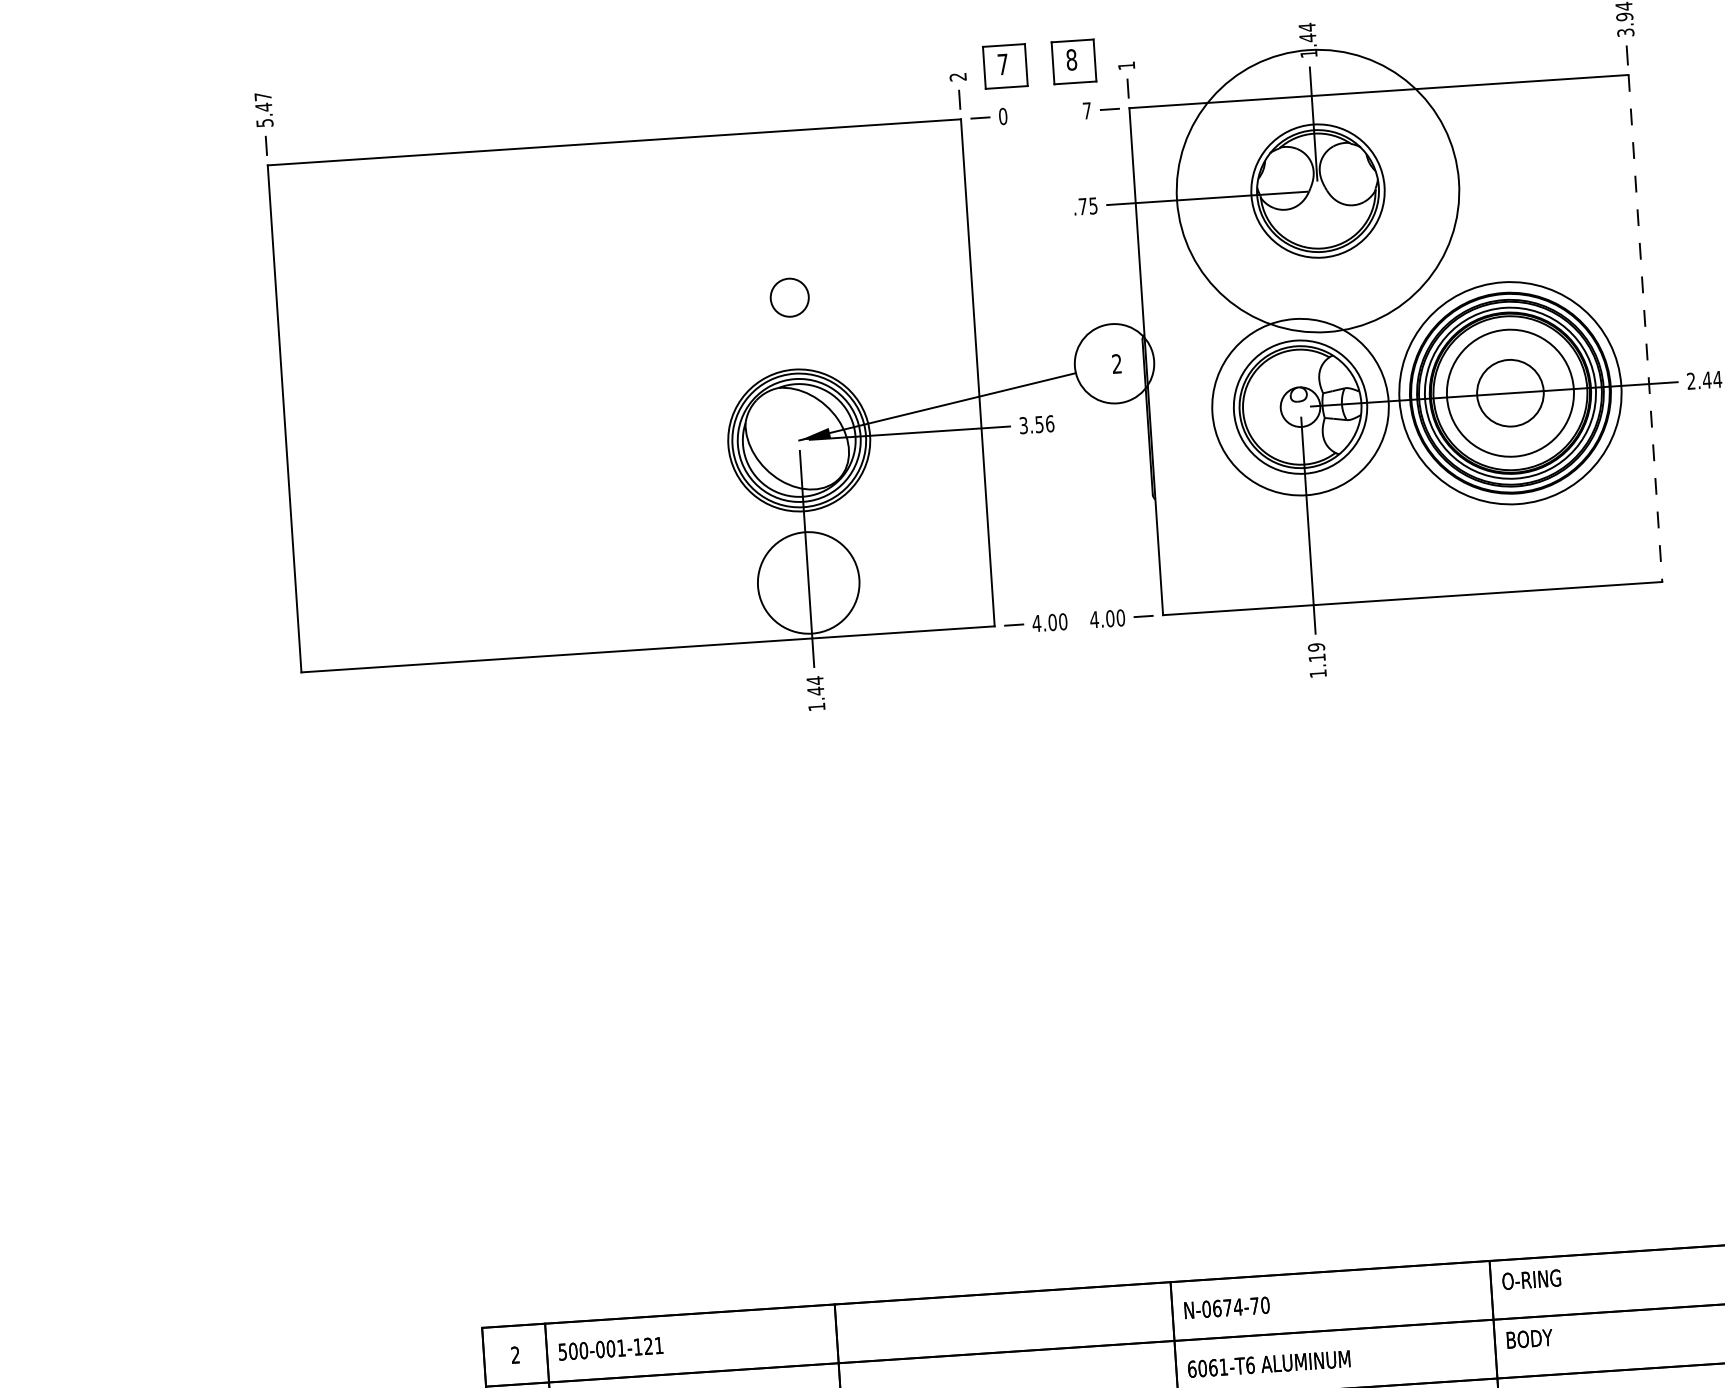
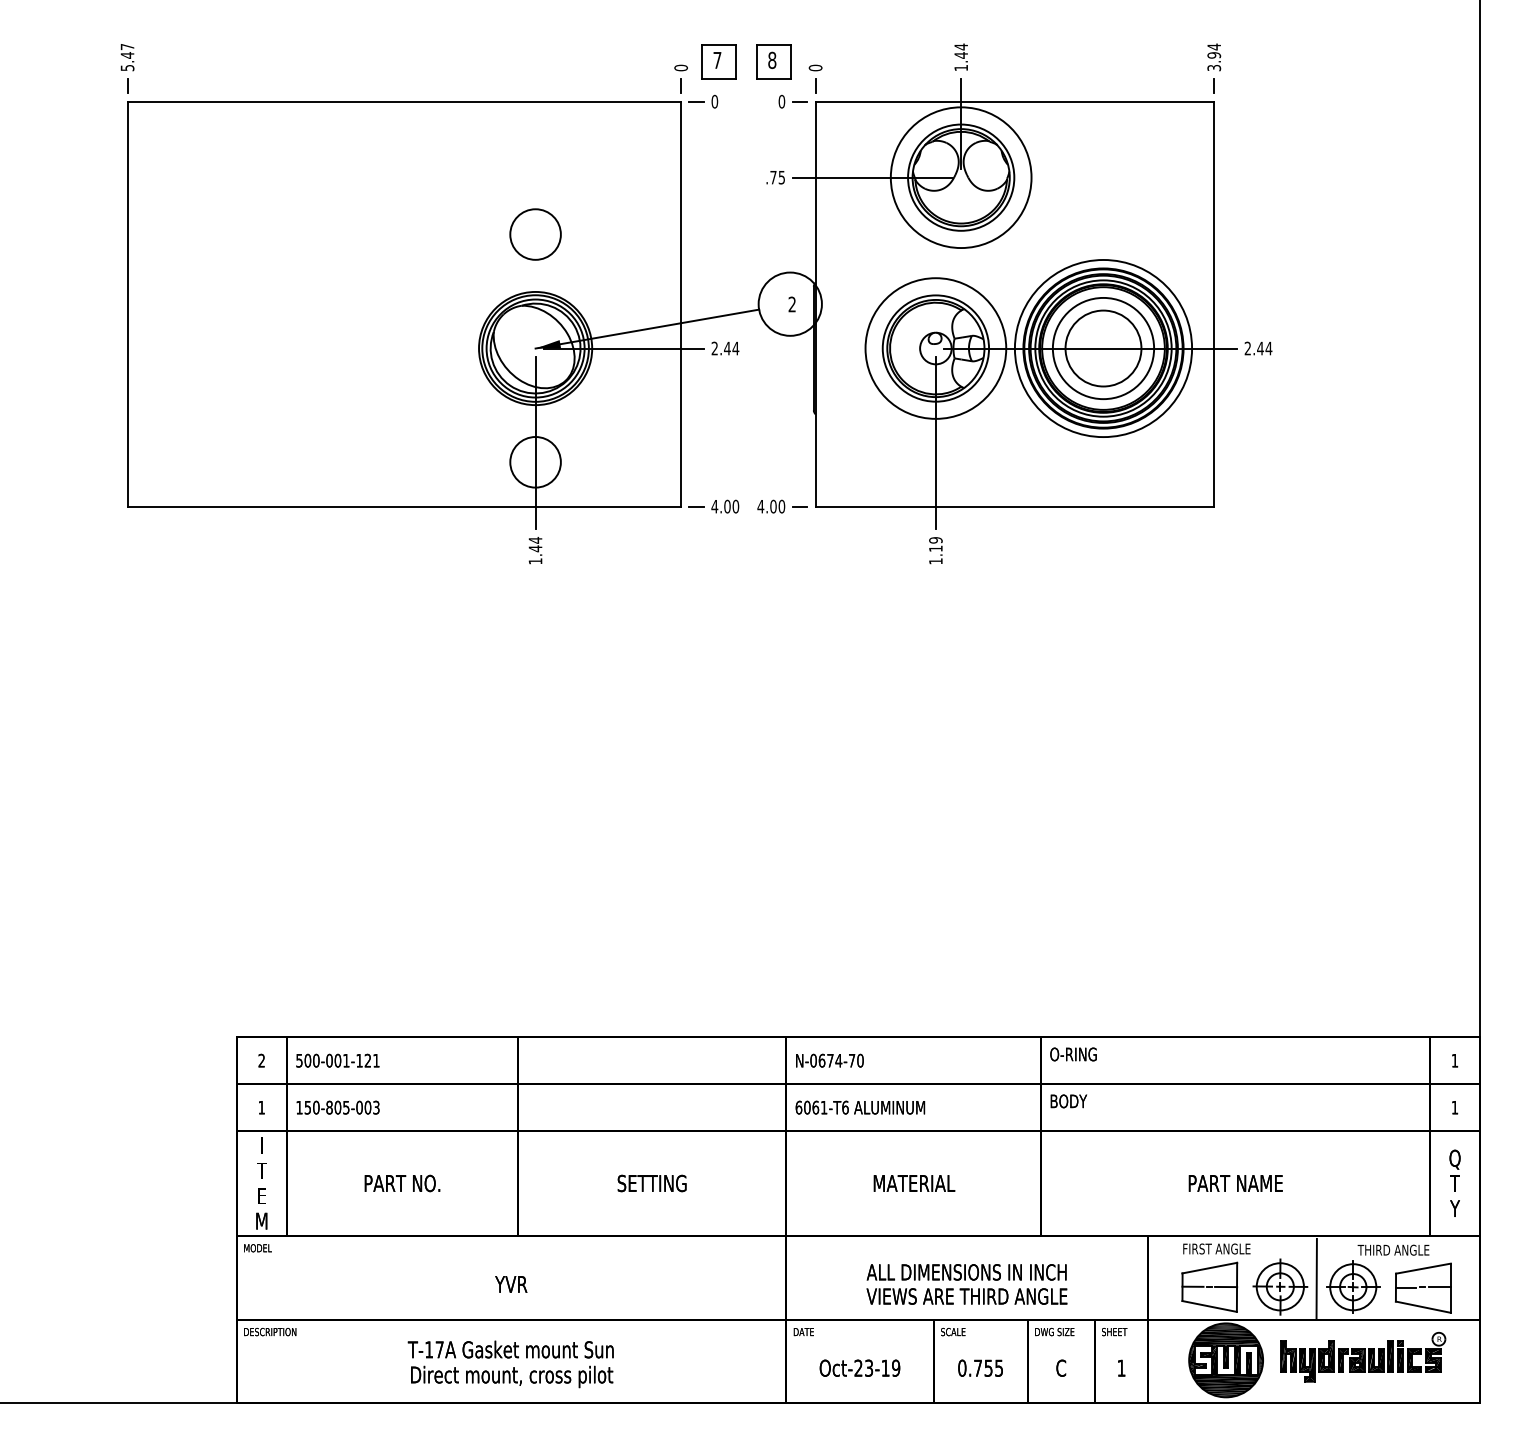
text: (1126, 65) -> (815, 67), 1 -> 0
text: (957, 76) -> (680, 67), 2 -> 0
text: (1086, 110) -> (781, 101), 7 -> 0
circle: (1317, 190) -> (960, 177), size x0.62
circle: (789, 297) -> (535, 234), size x1.67
line: (1645, 328) -> (1214, 304), dashed -> solid
circle: (1510, 393) -> (1103, 348), size x1.43
text: (1037, 424) -> (725, 348), 3.56 -> 2.44
circle: (808, 583) -> (535, 462), size x0.62

